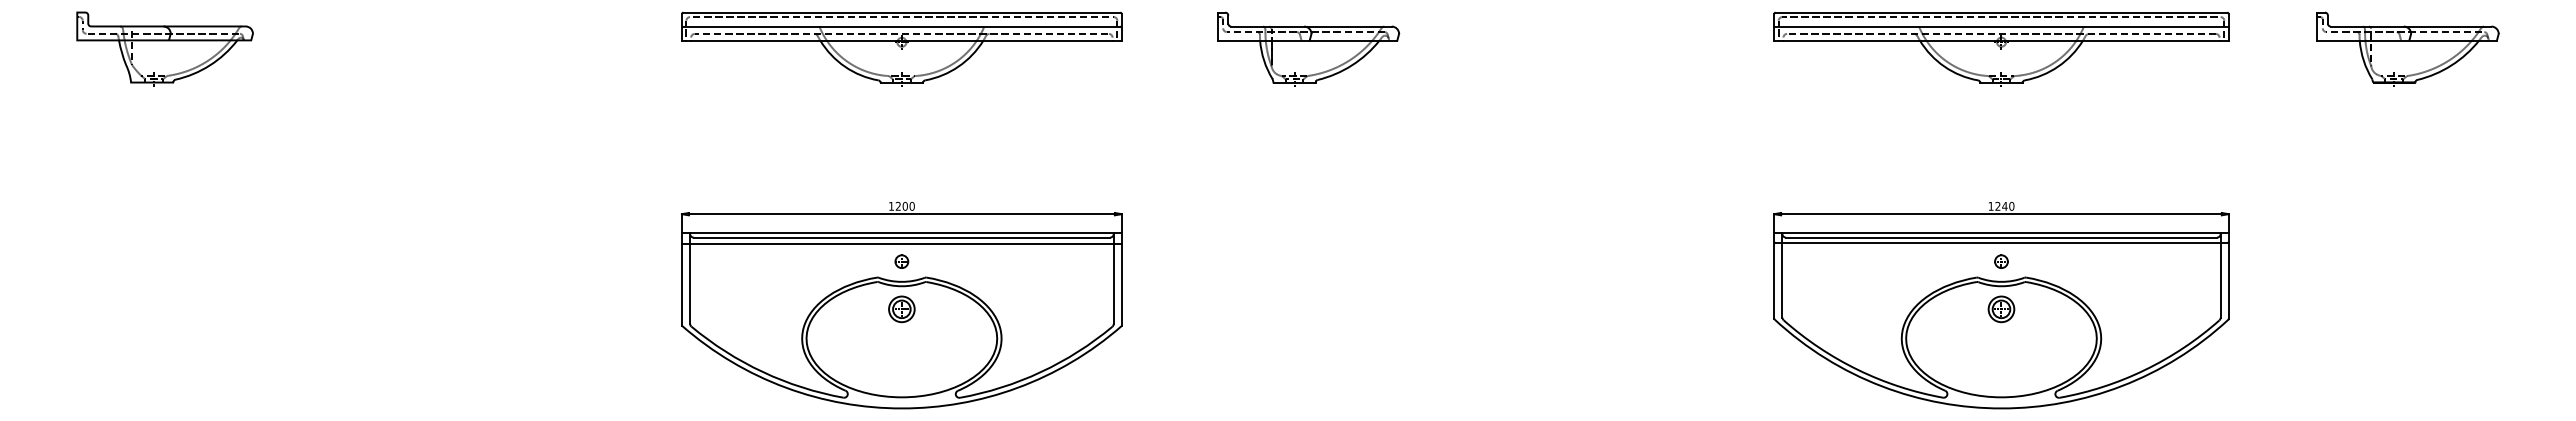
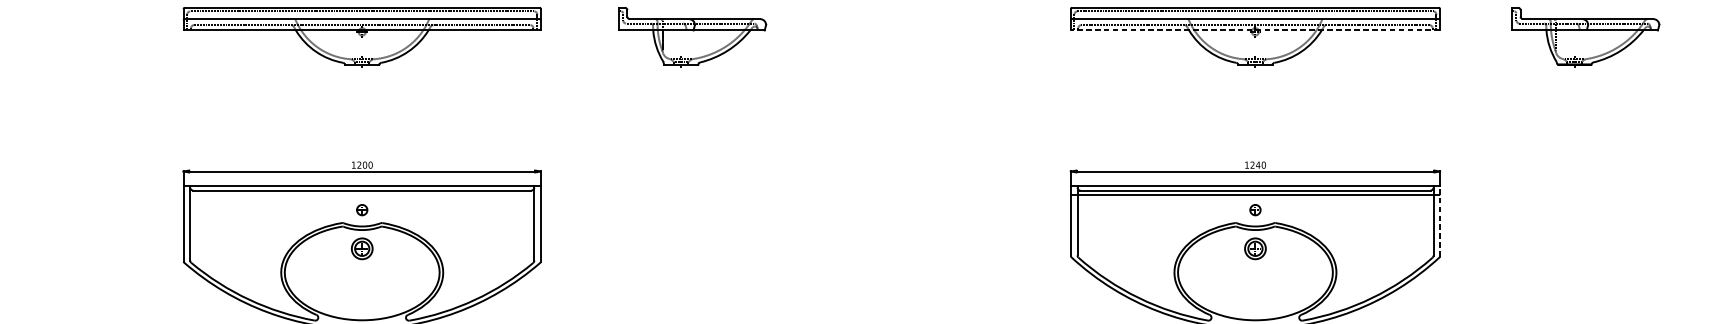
line: (2000, 40) -> (1254, 30), solid -> dashed
line: (901, 243) -> (361, 195), removed
line: (2228, 275) -> (1439, 221), solid -> dashed

